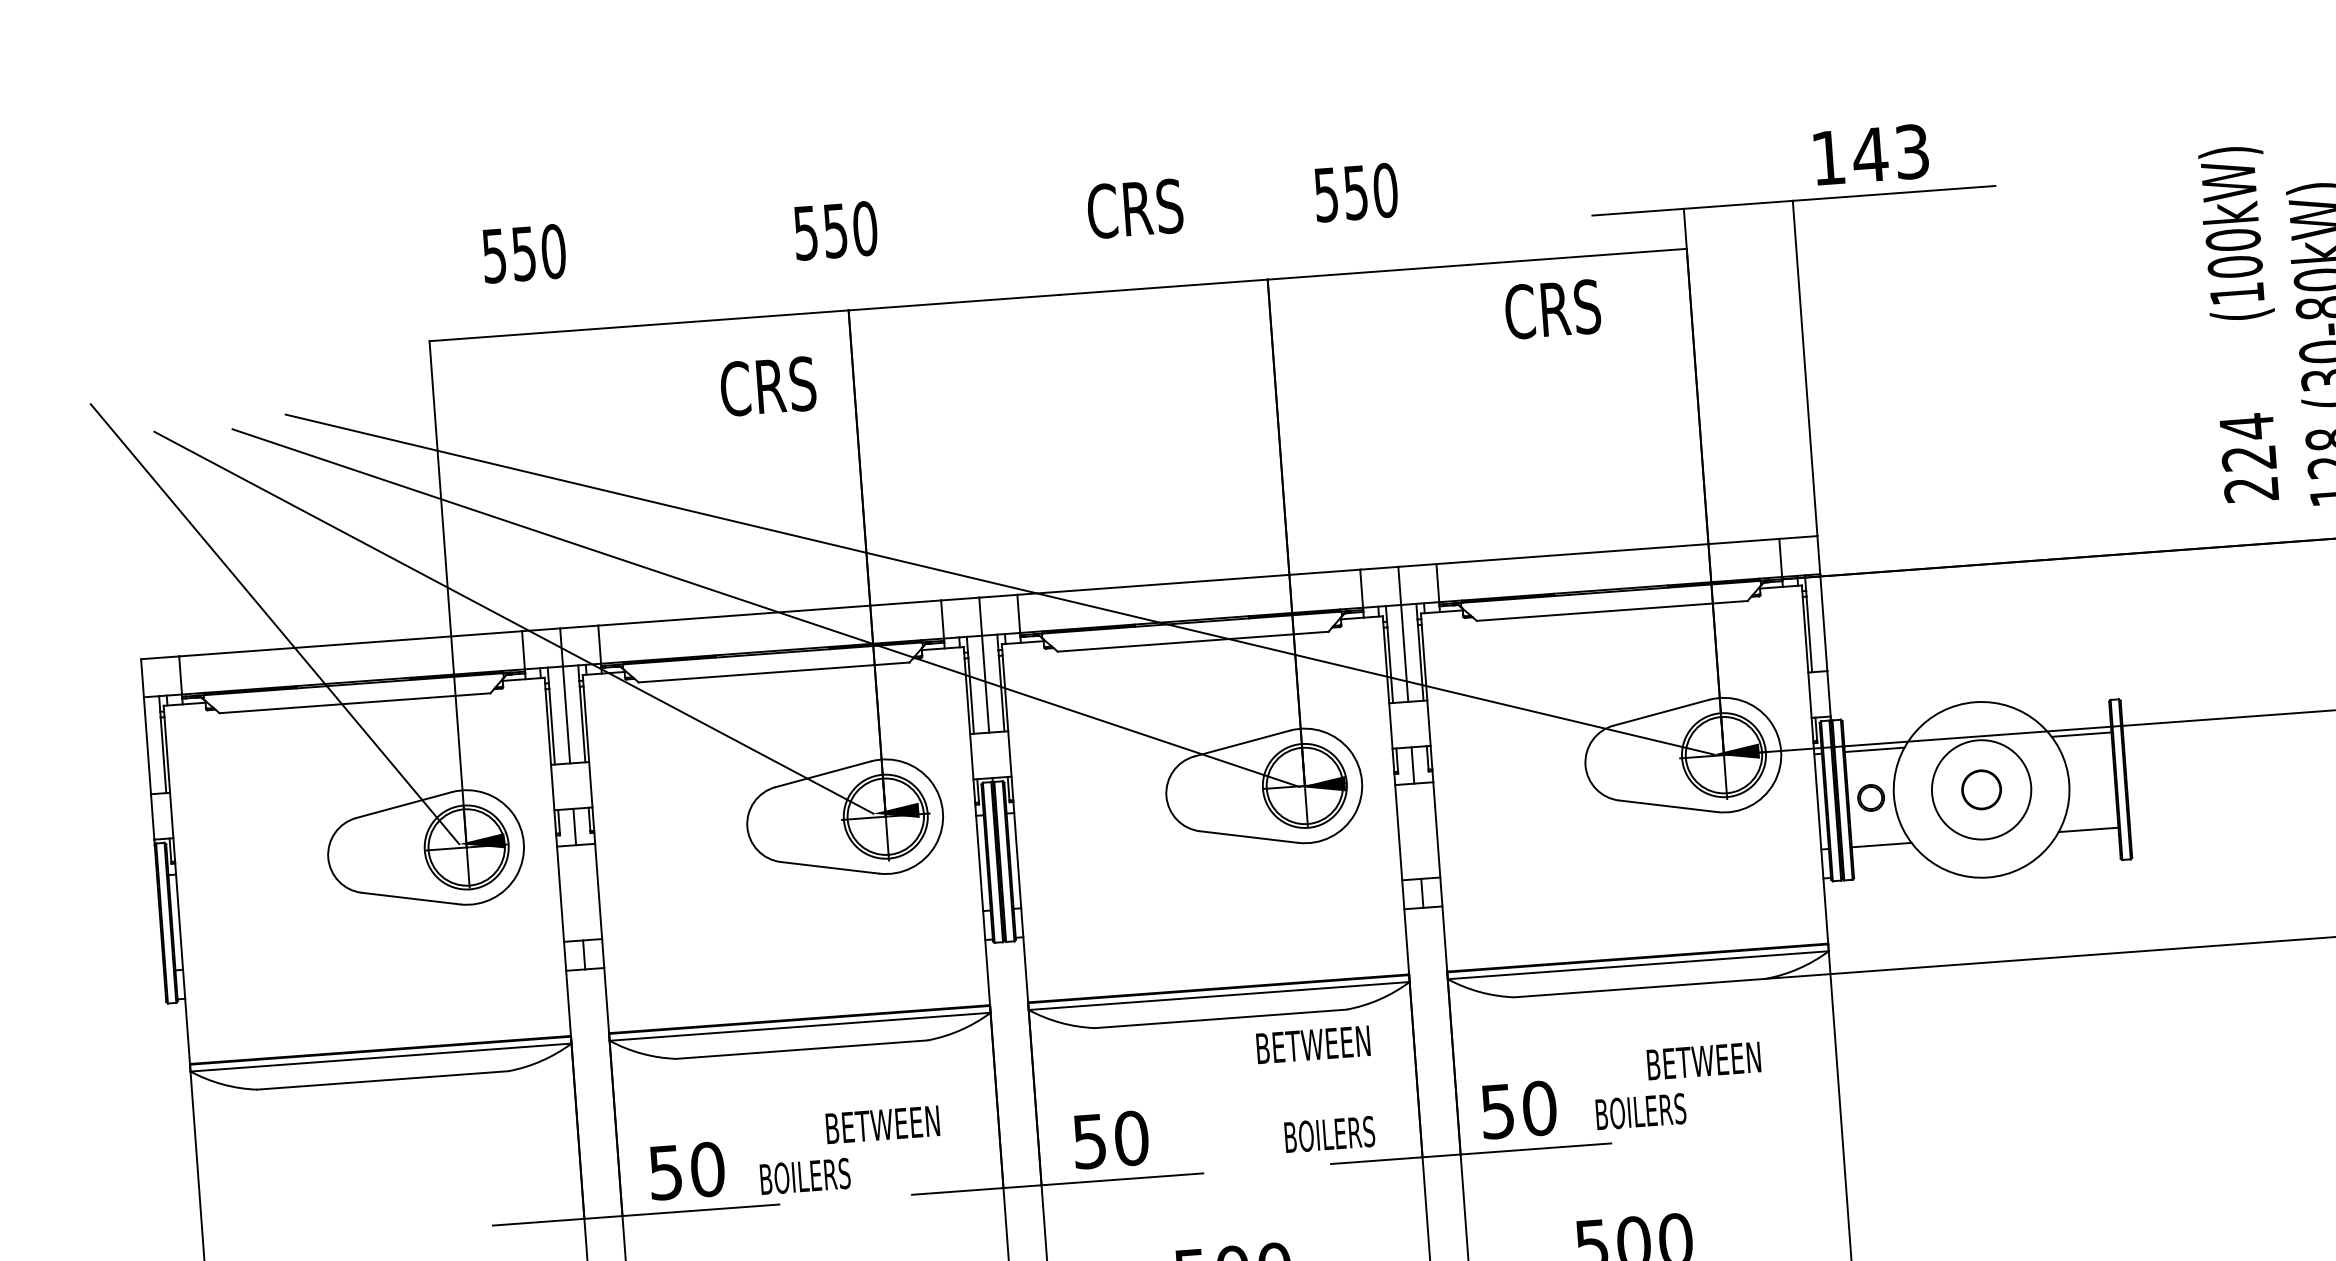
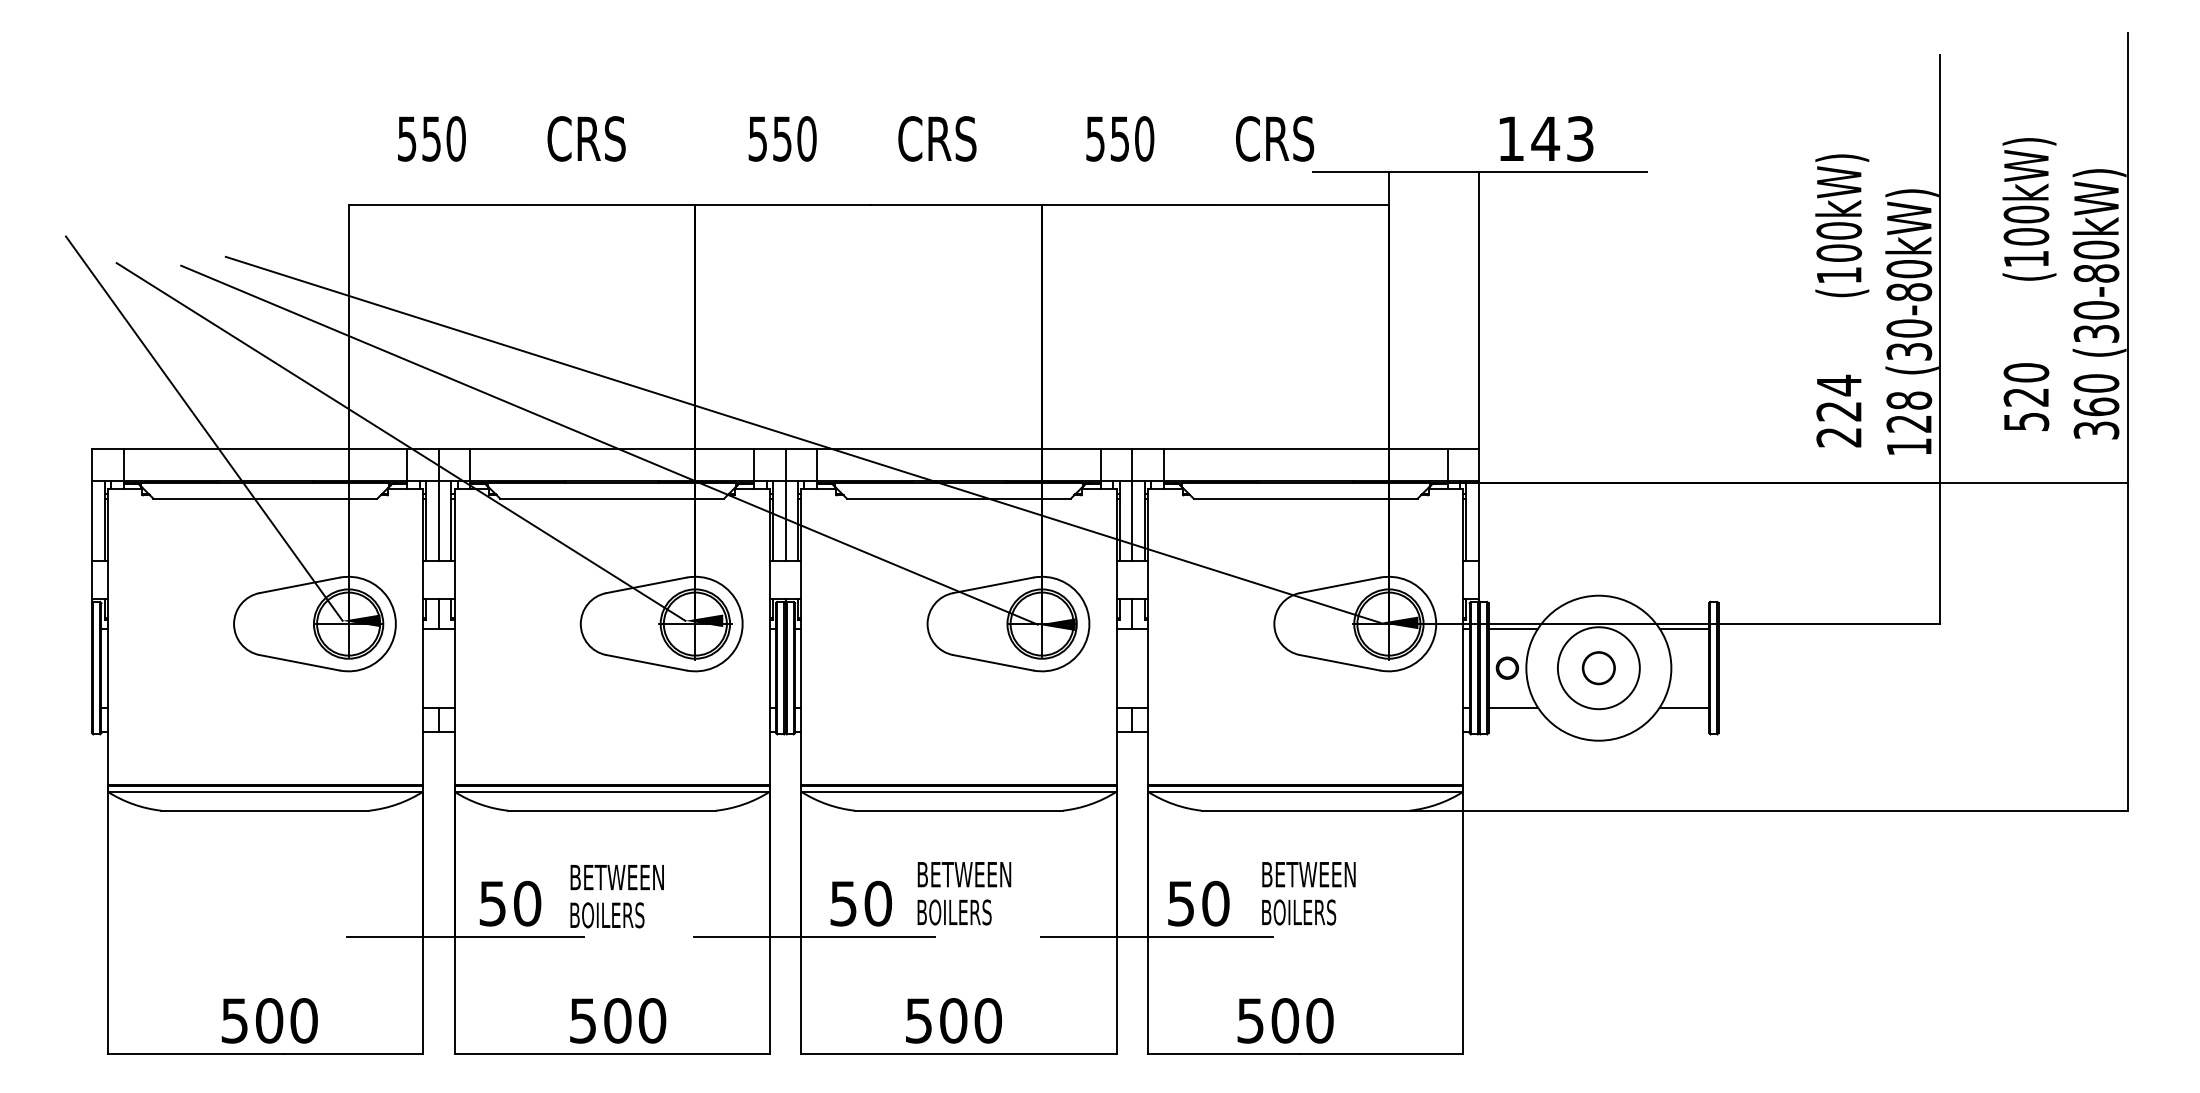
text: (835, 230) -> (782, 138), moved
text: (1553, 308) -> (1275, 138), moved
text: (768, 386) -> (586, 138), moved
text: (1313, 1044) -> (964, 874), moved
text: (1703, 1060) -> (1308, 874), moved
text: (881, 1124) -> (616, 877), moved
text: (1329, 1134) -> (954, 912), moved

